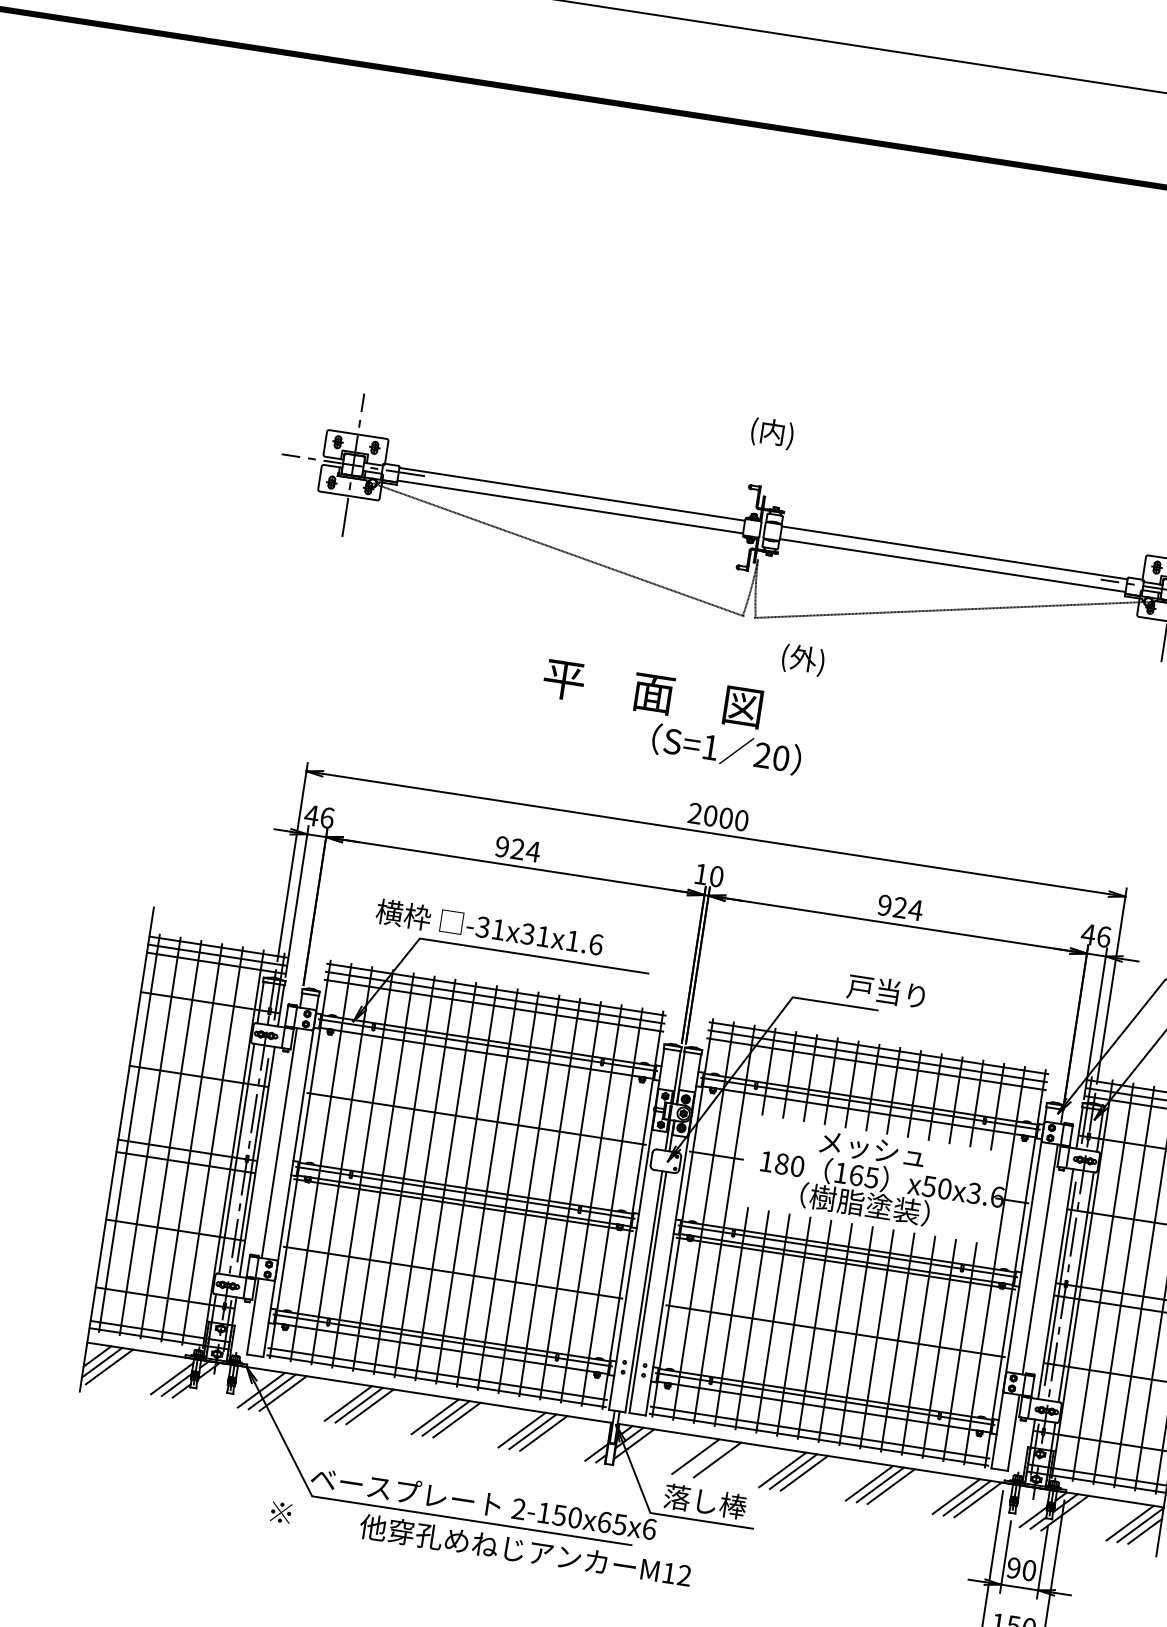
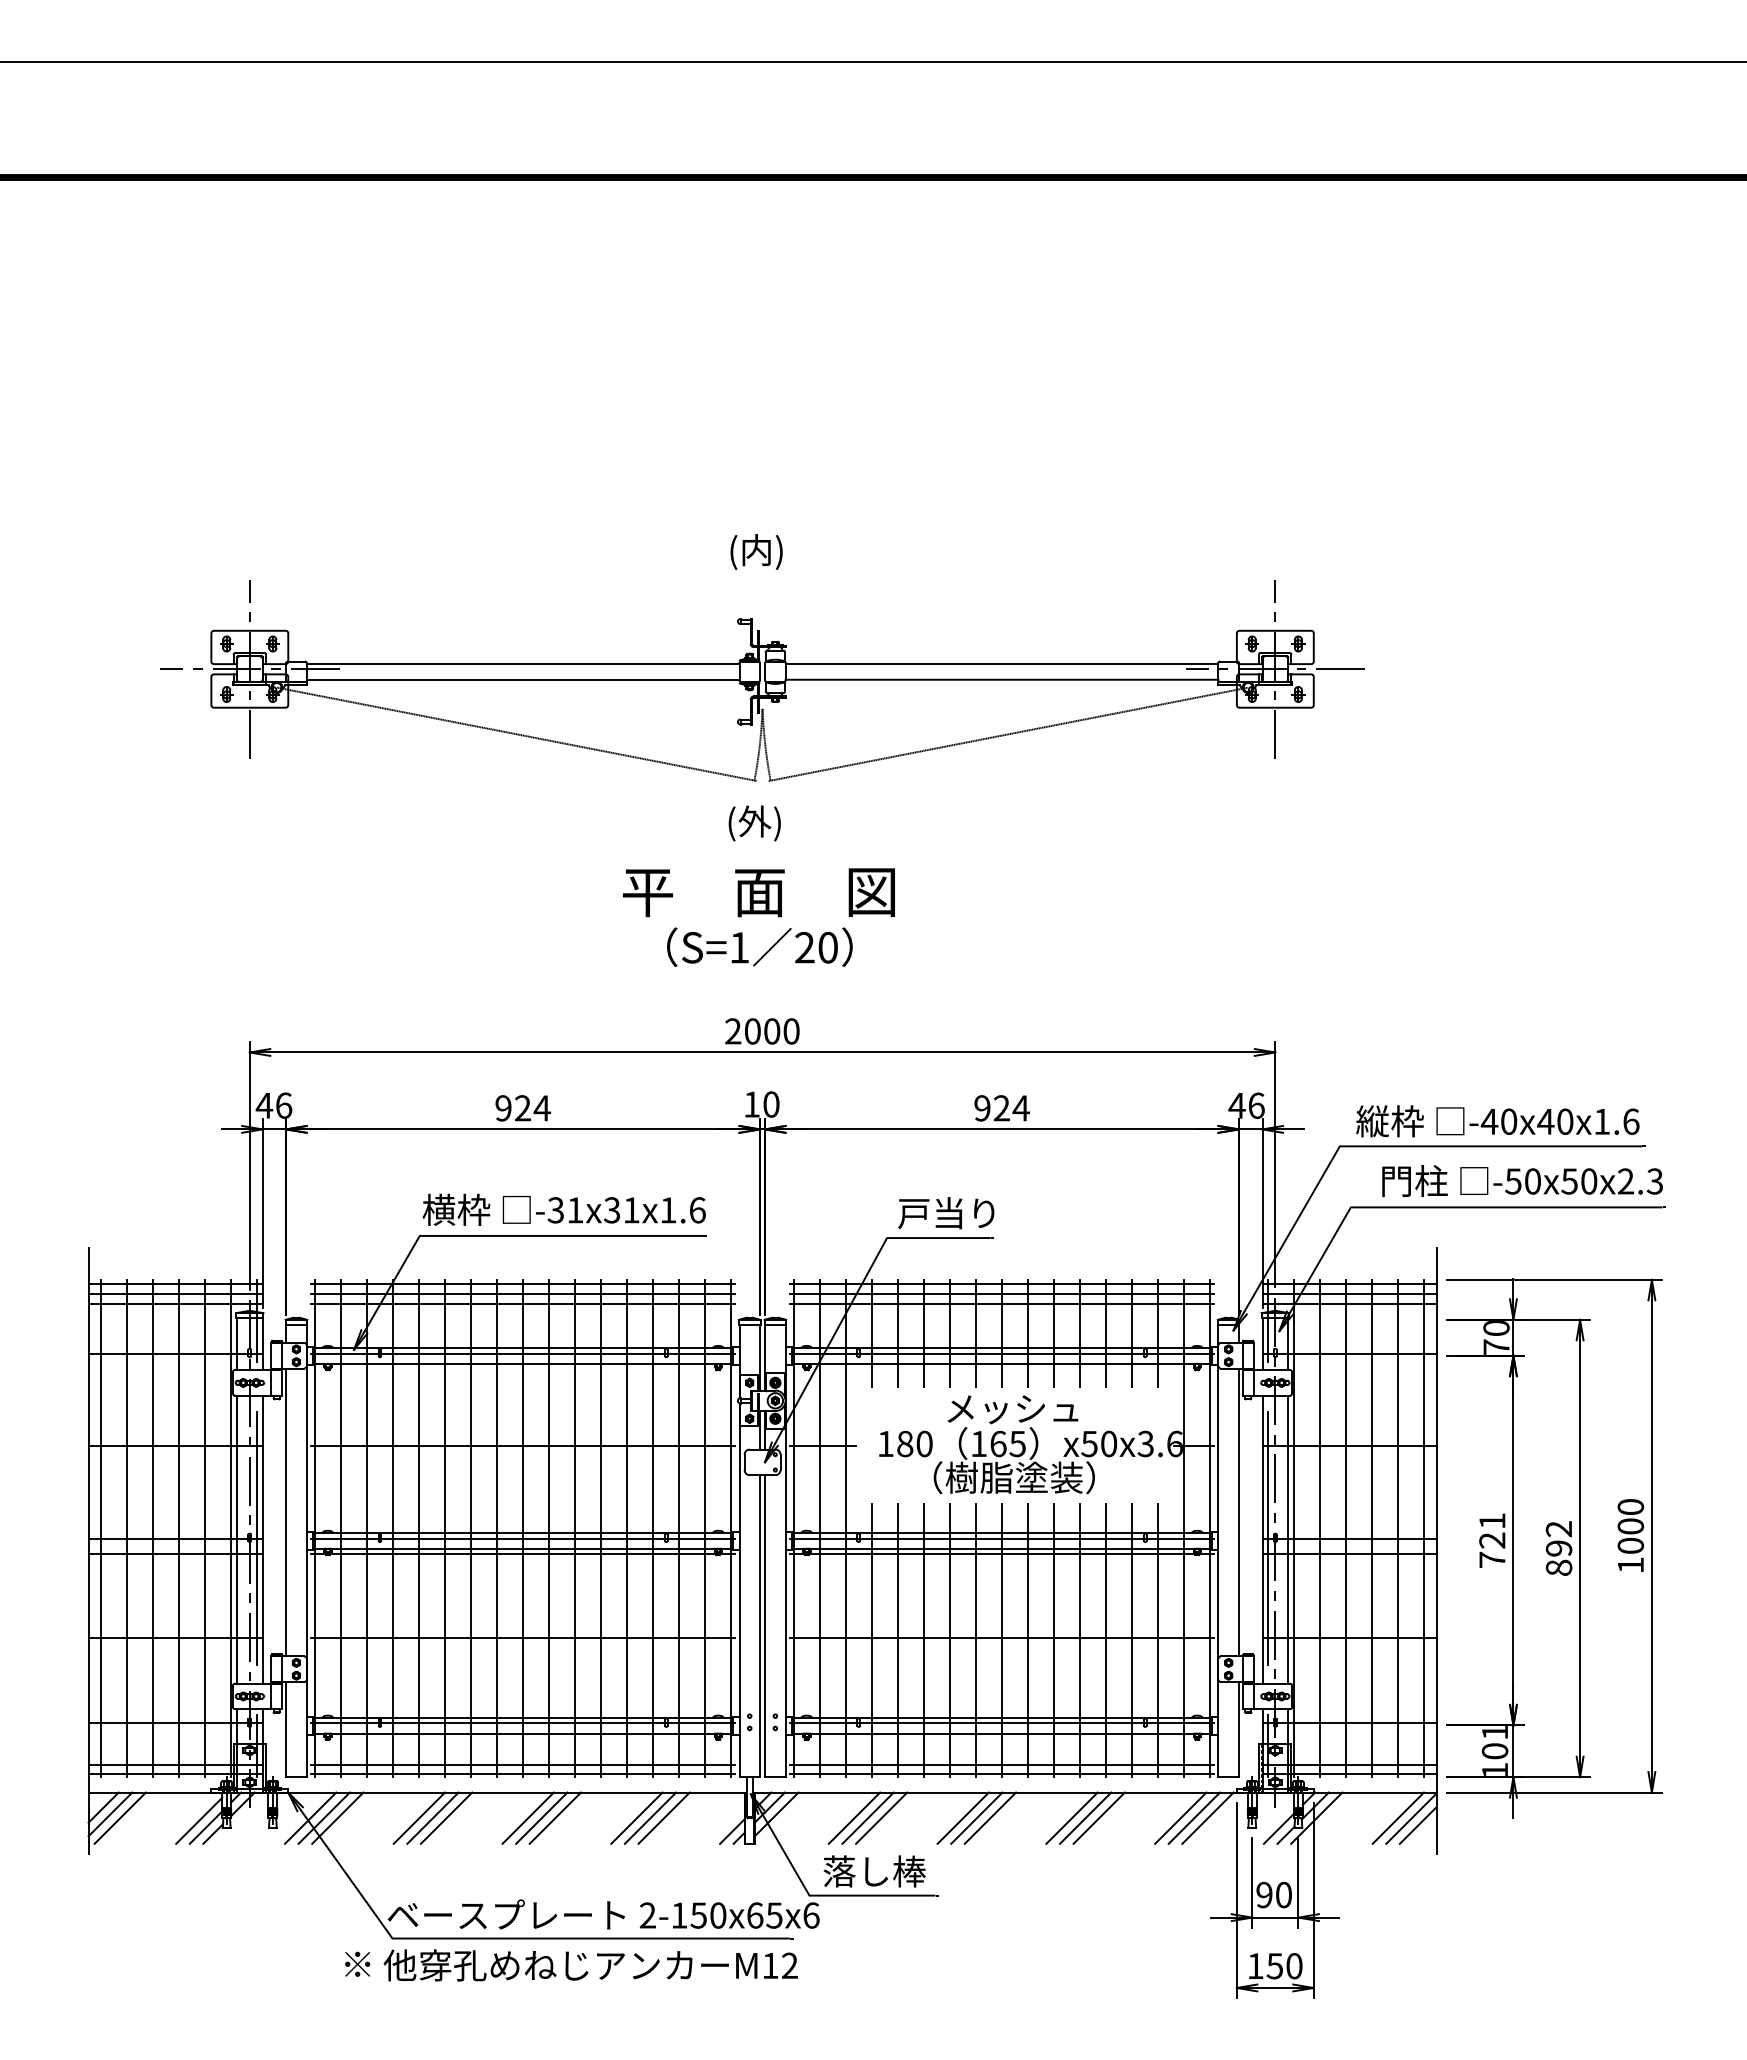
text: (803, 660) -> (754, 823), moved
text: (652, 693) -> (758, 892), moved
text: (489, 927) -> (563, 1209), moved
text: (886, 991) -> (946, 1213), moved
line: (706, 1457) -> (867, 1817), added
text: (525, 1550) -> (590, 1965), moved

